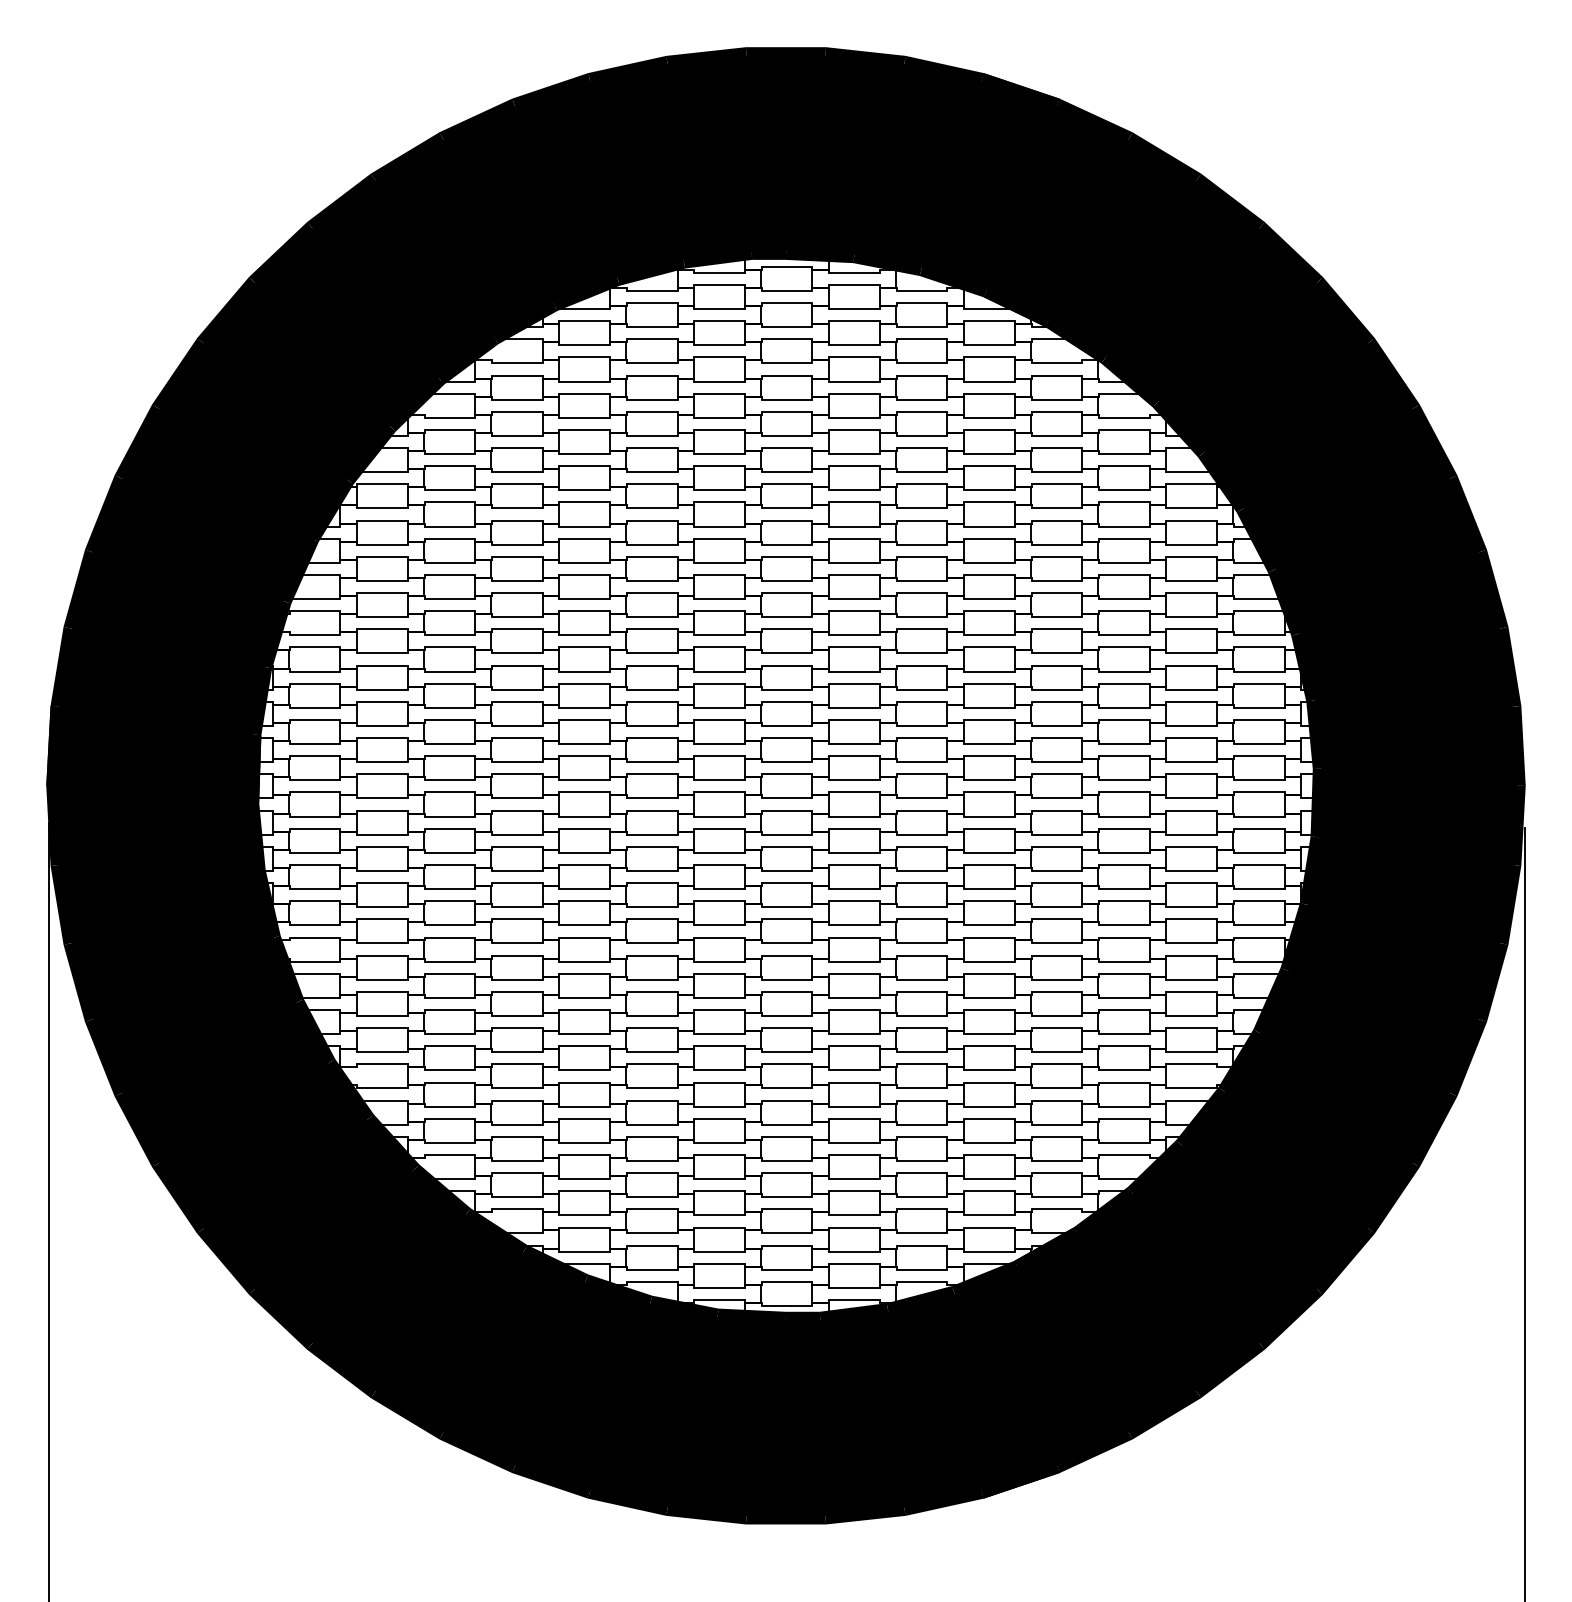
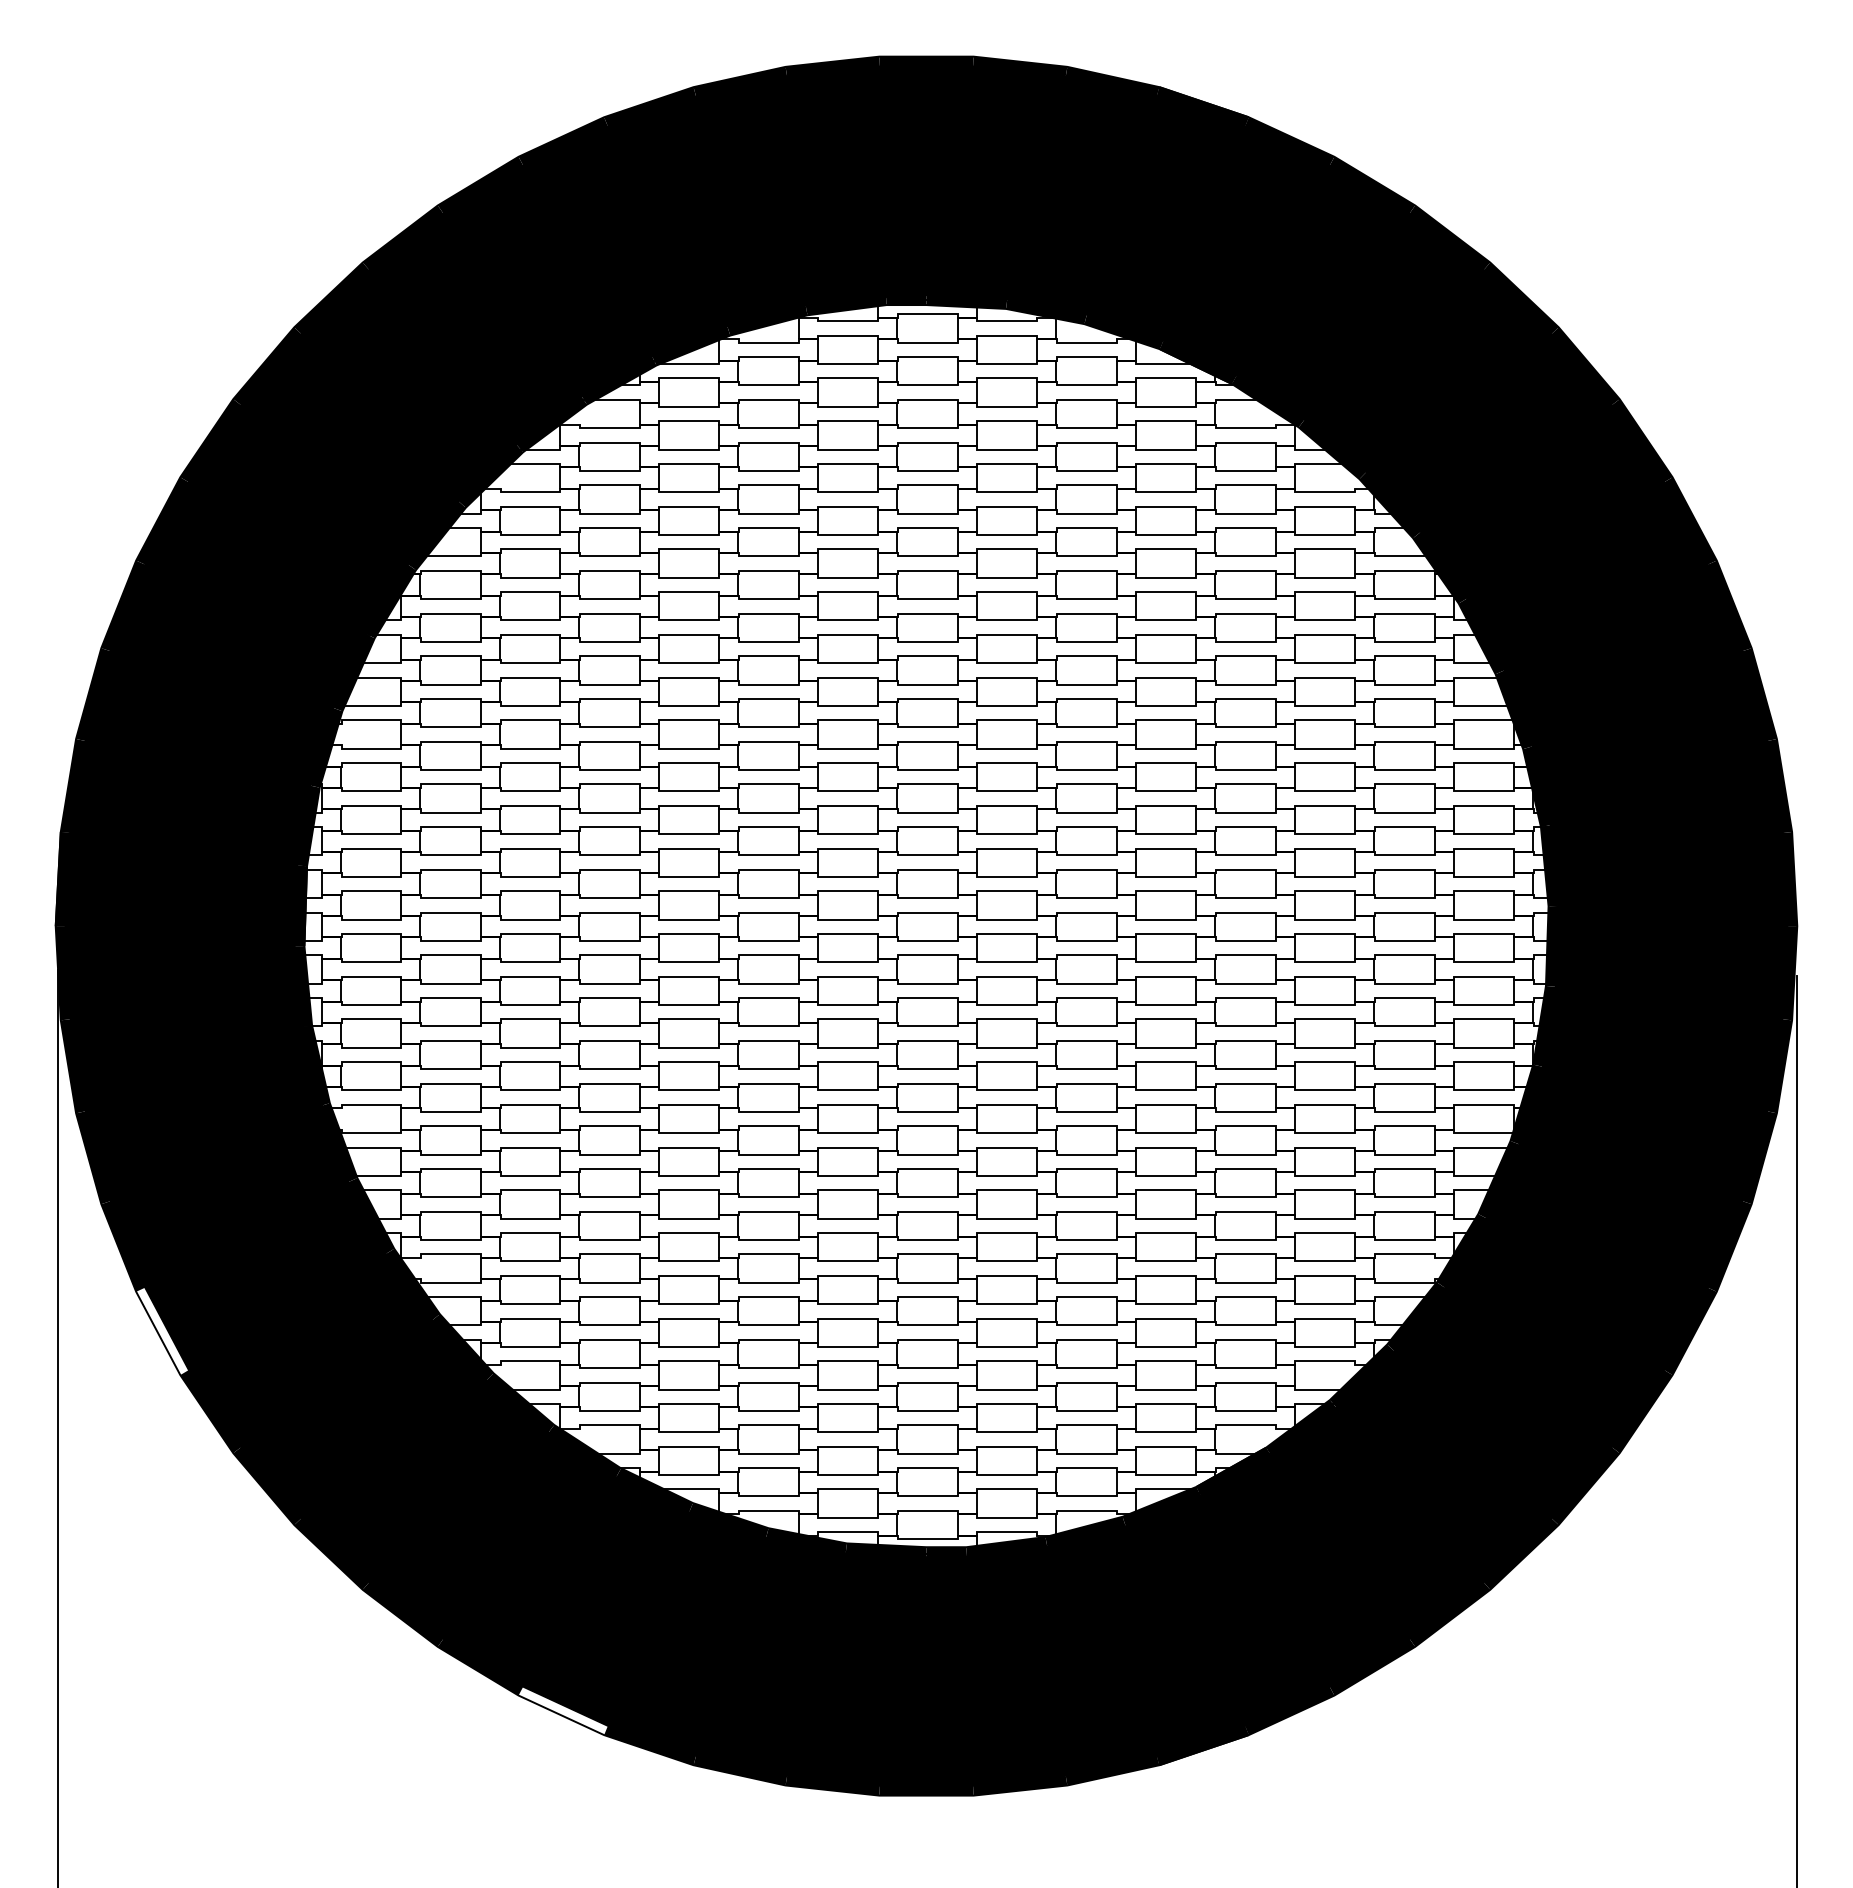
fill: (137, 1129) -> (162, 1331), removed
fill: (477, 1451) -> (562, 1710), removed

